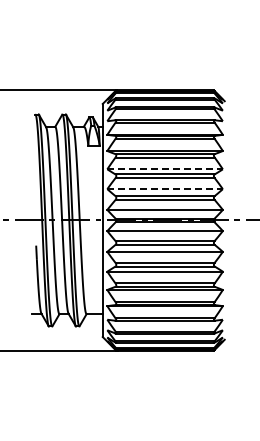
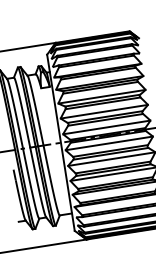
line: (165, 169) -> (102, 96), dashed -> solid
line: (165, 189) -> (104, 111), dashed -> solid

